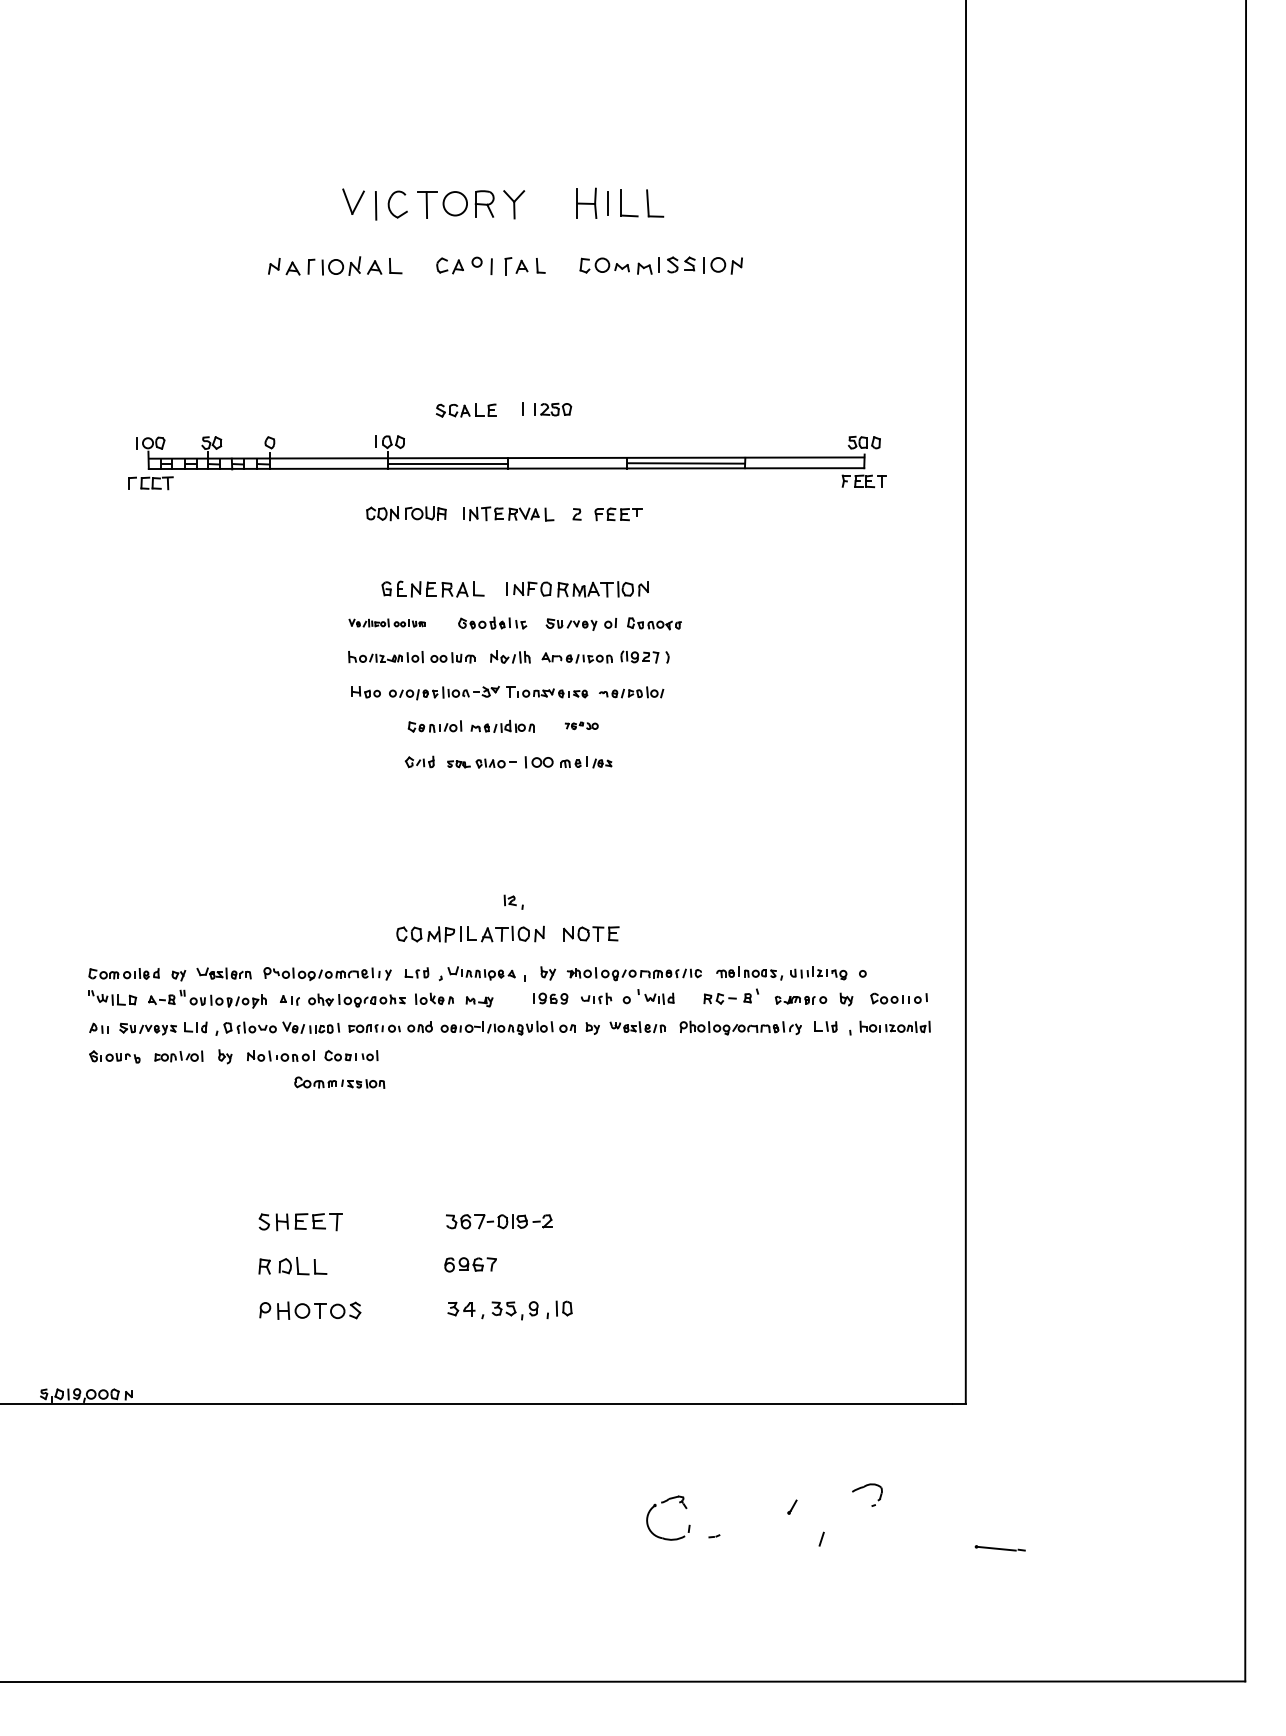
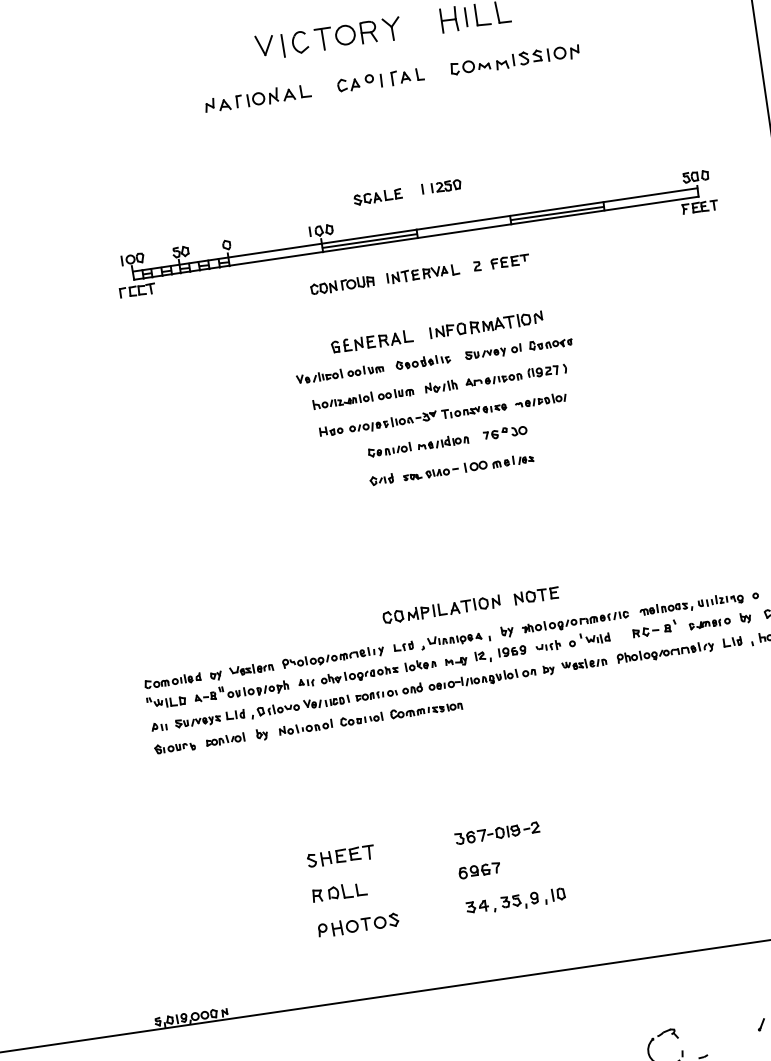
part: (387, 622) -> (340, 373), size x1.43
part: (581, 725) -> (505, 432), size x1.67
part: (513, 901) -> (482, 656), moved
part: (339, 1082) -> (426, 709), moved

